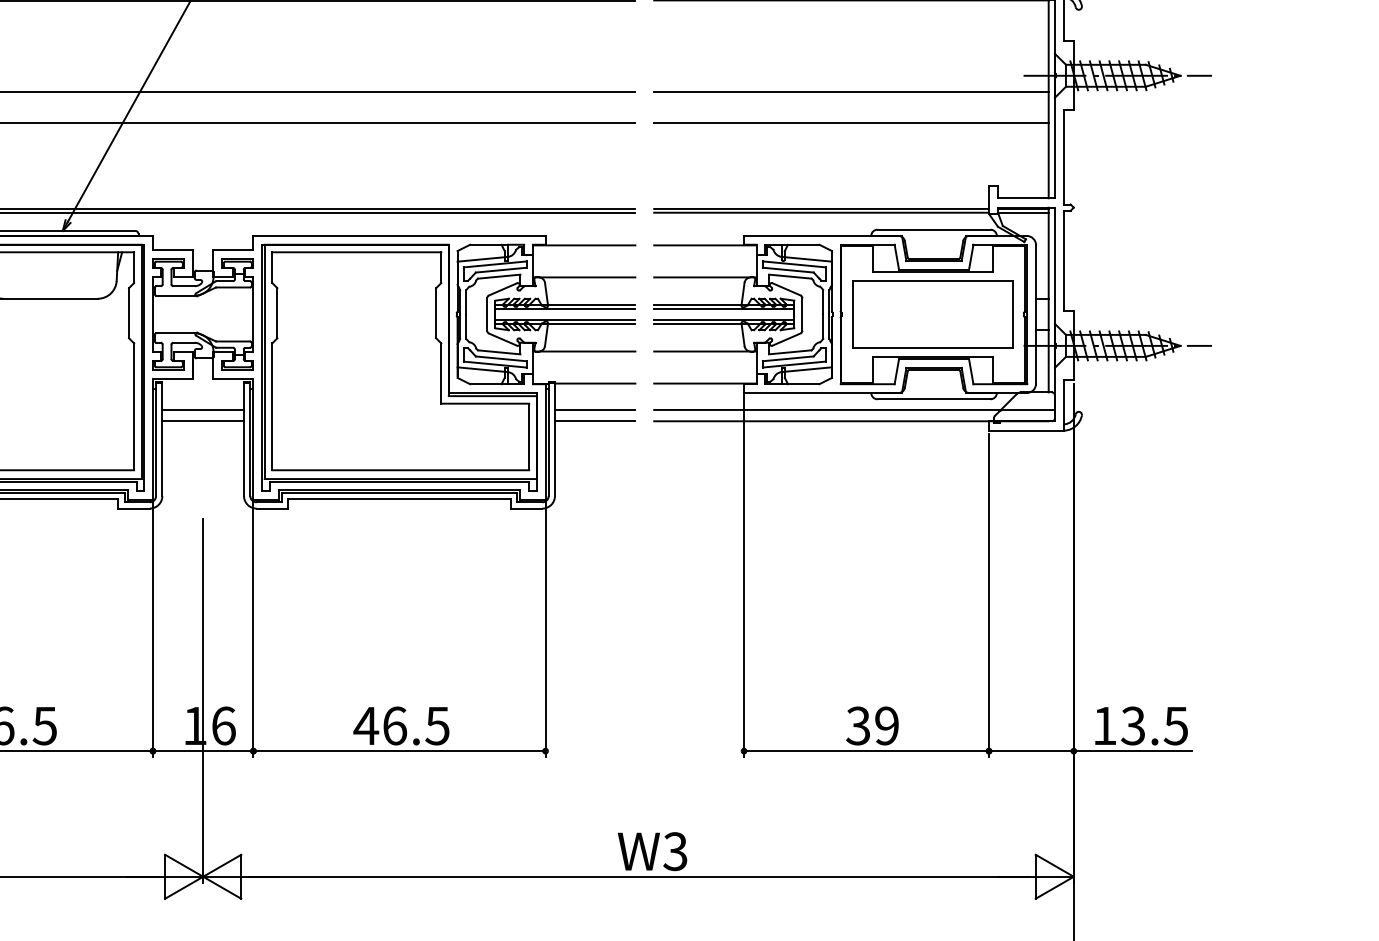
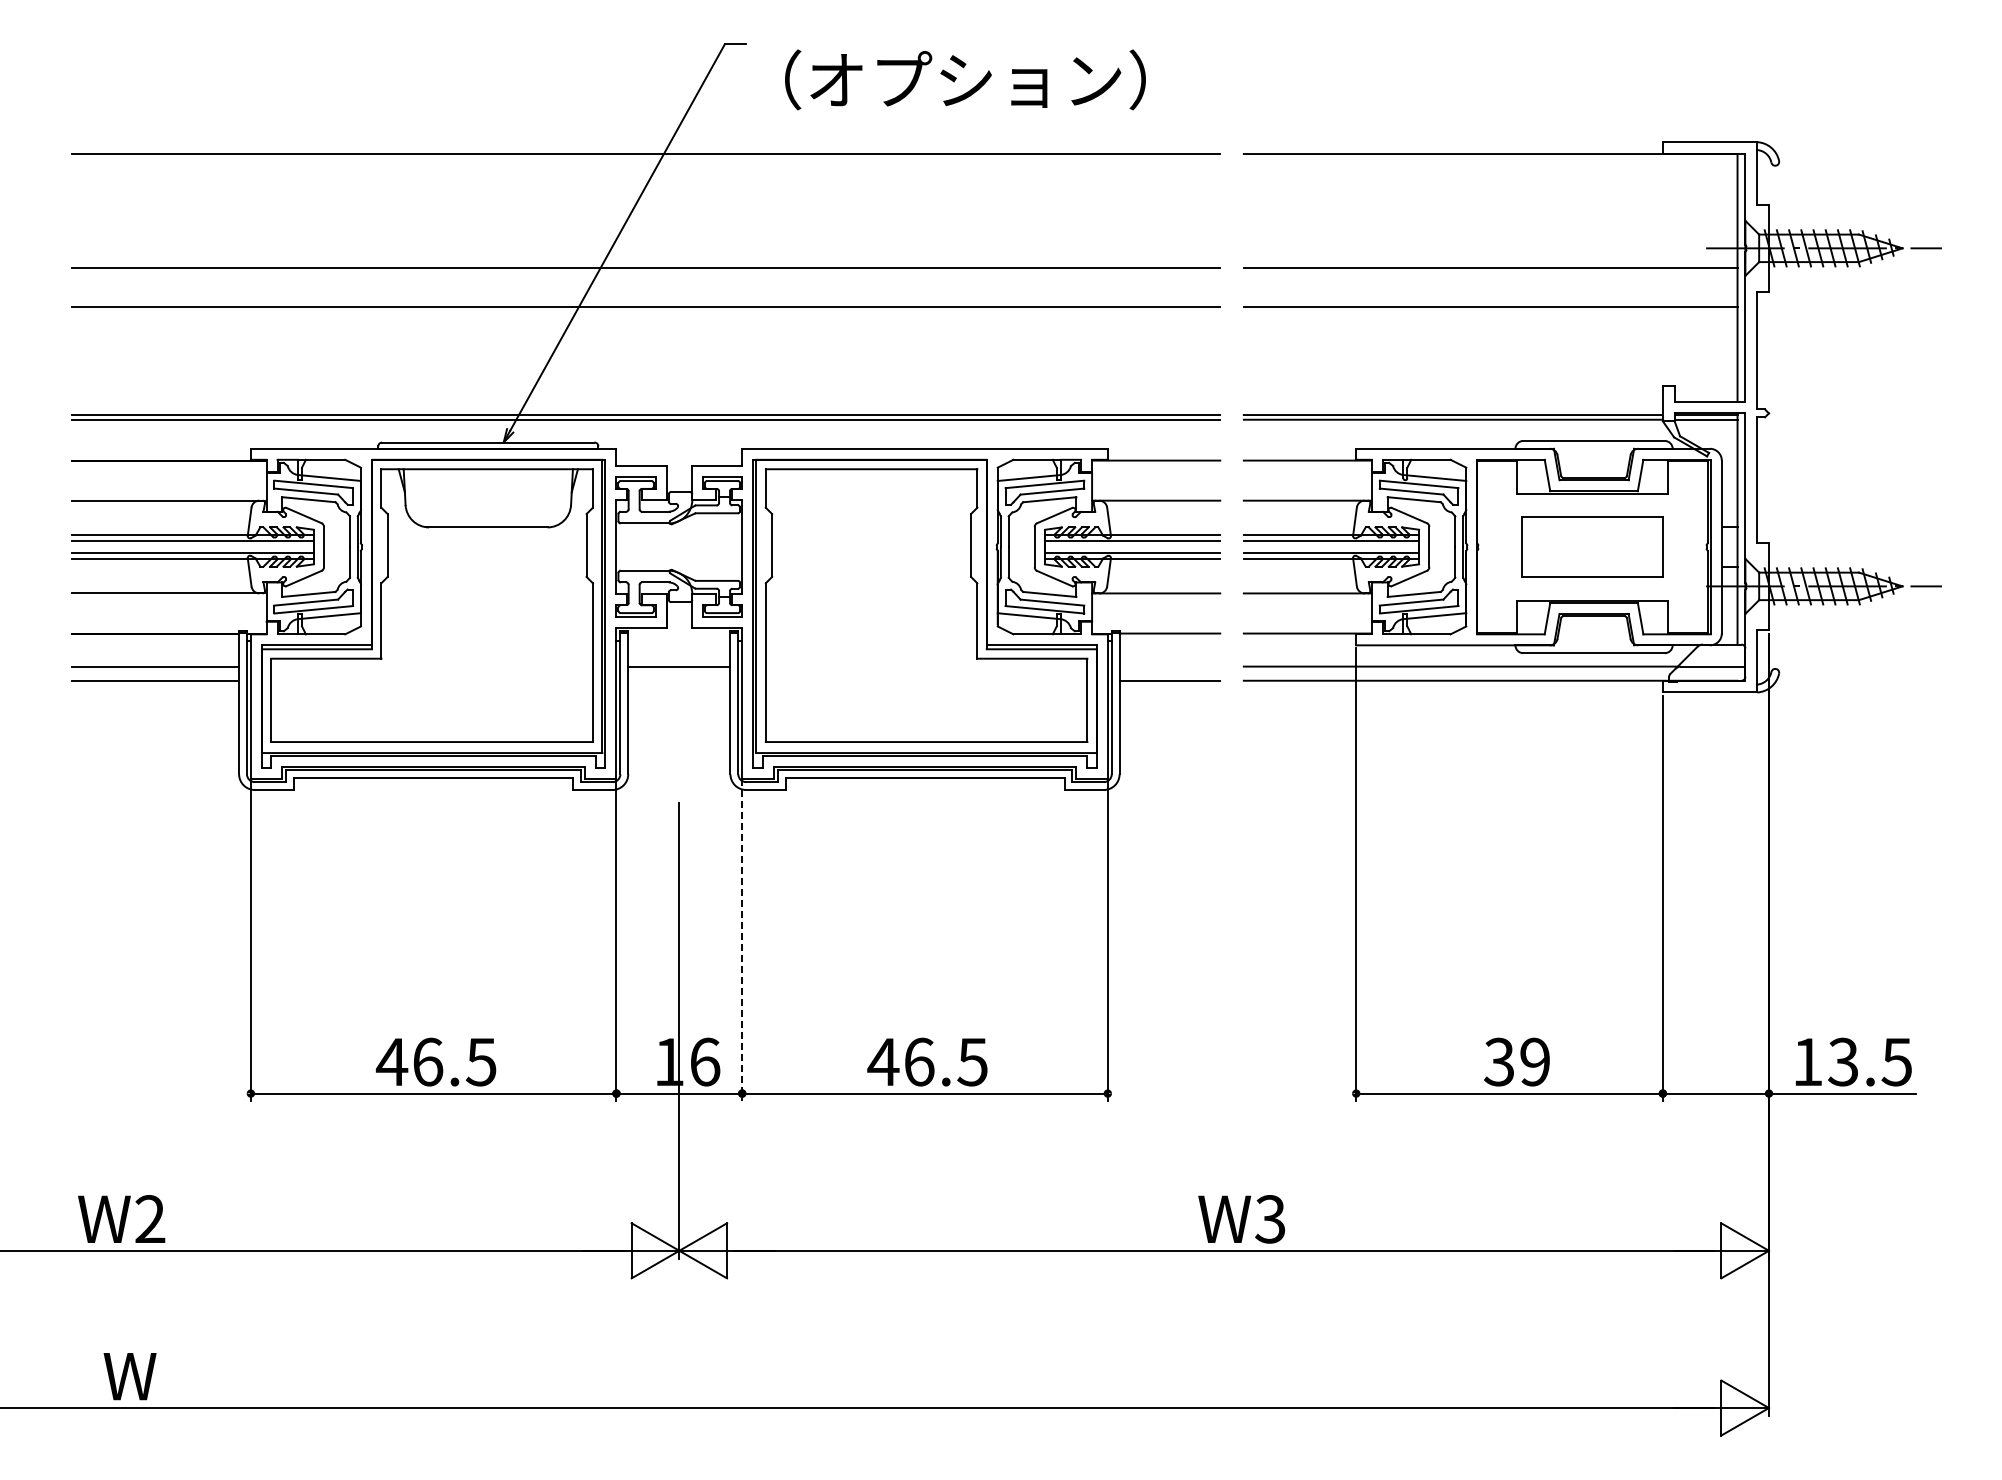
part: (932, 314) -> (1592, 547), size x0.7
line: (594, 409) -> (1169, 666), removed
line: (203, 421) -> (679, 680), removed
line: (253, 628) -> (742, 940), solid -> dashed

